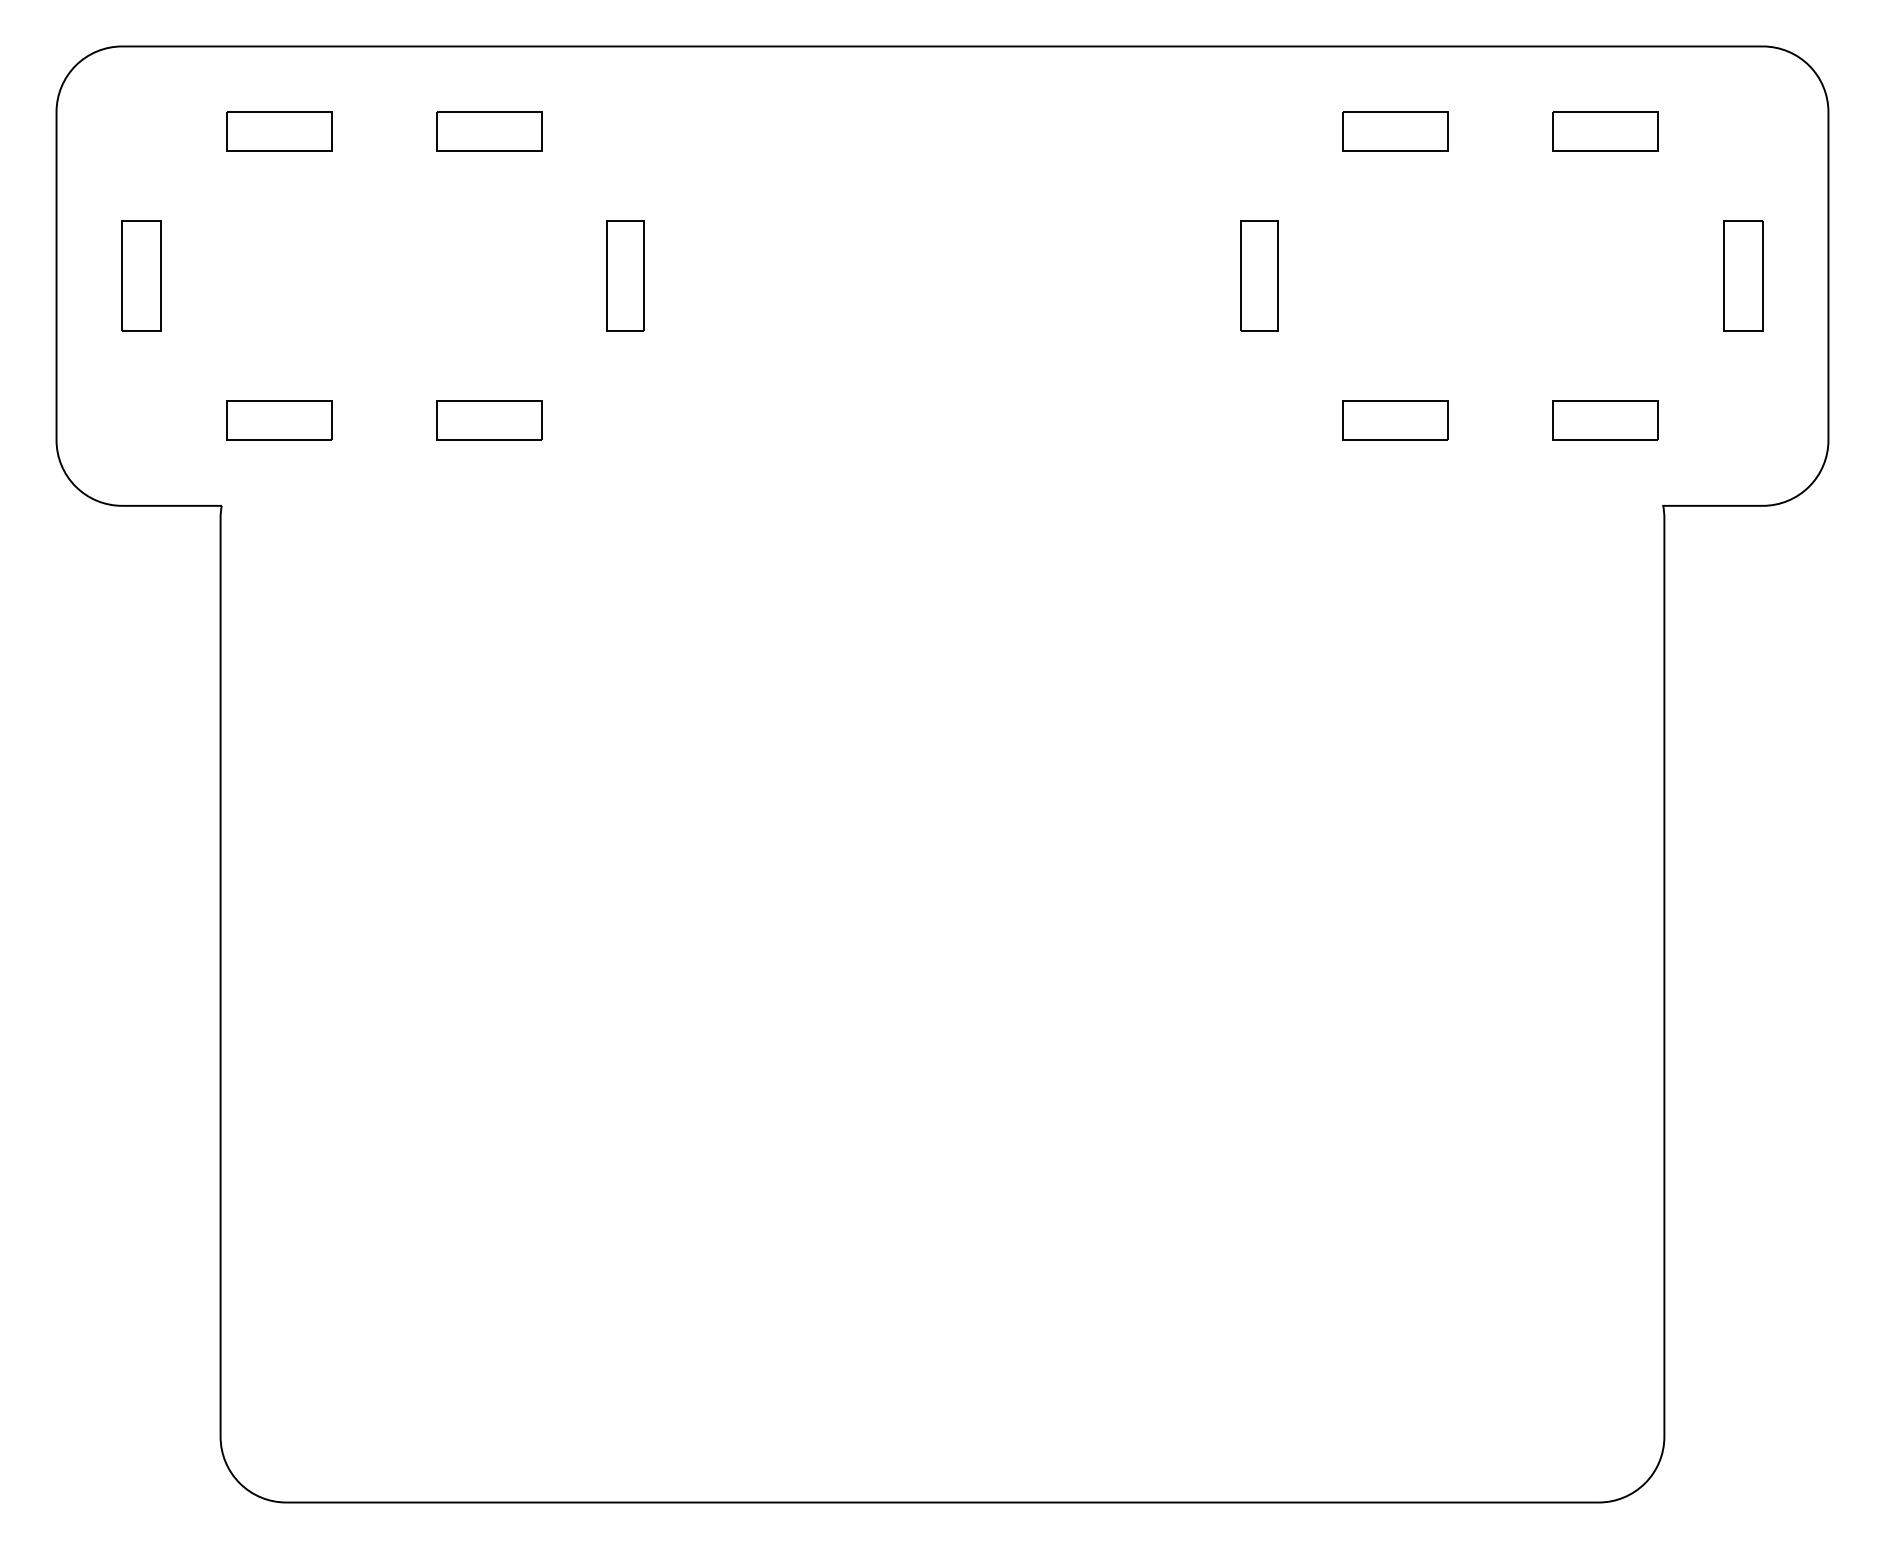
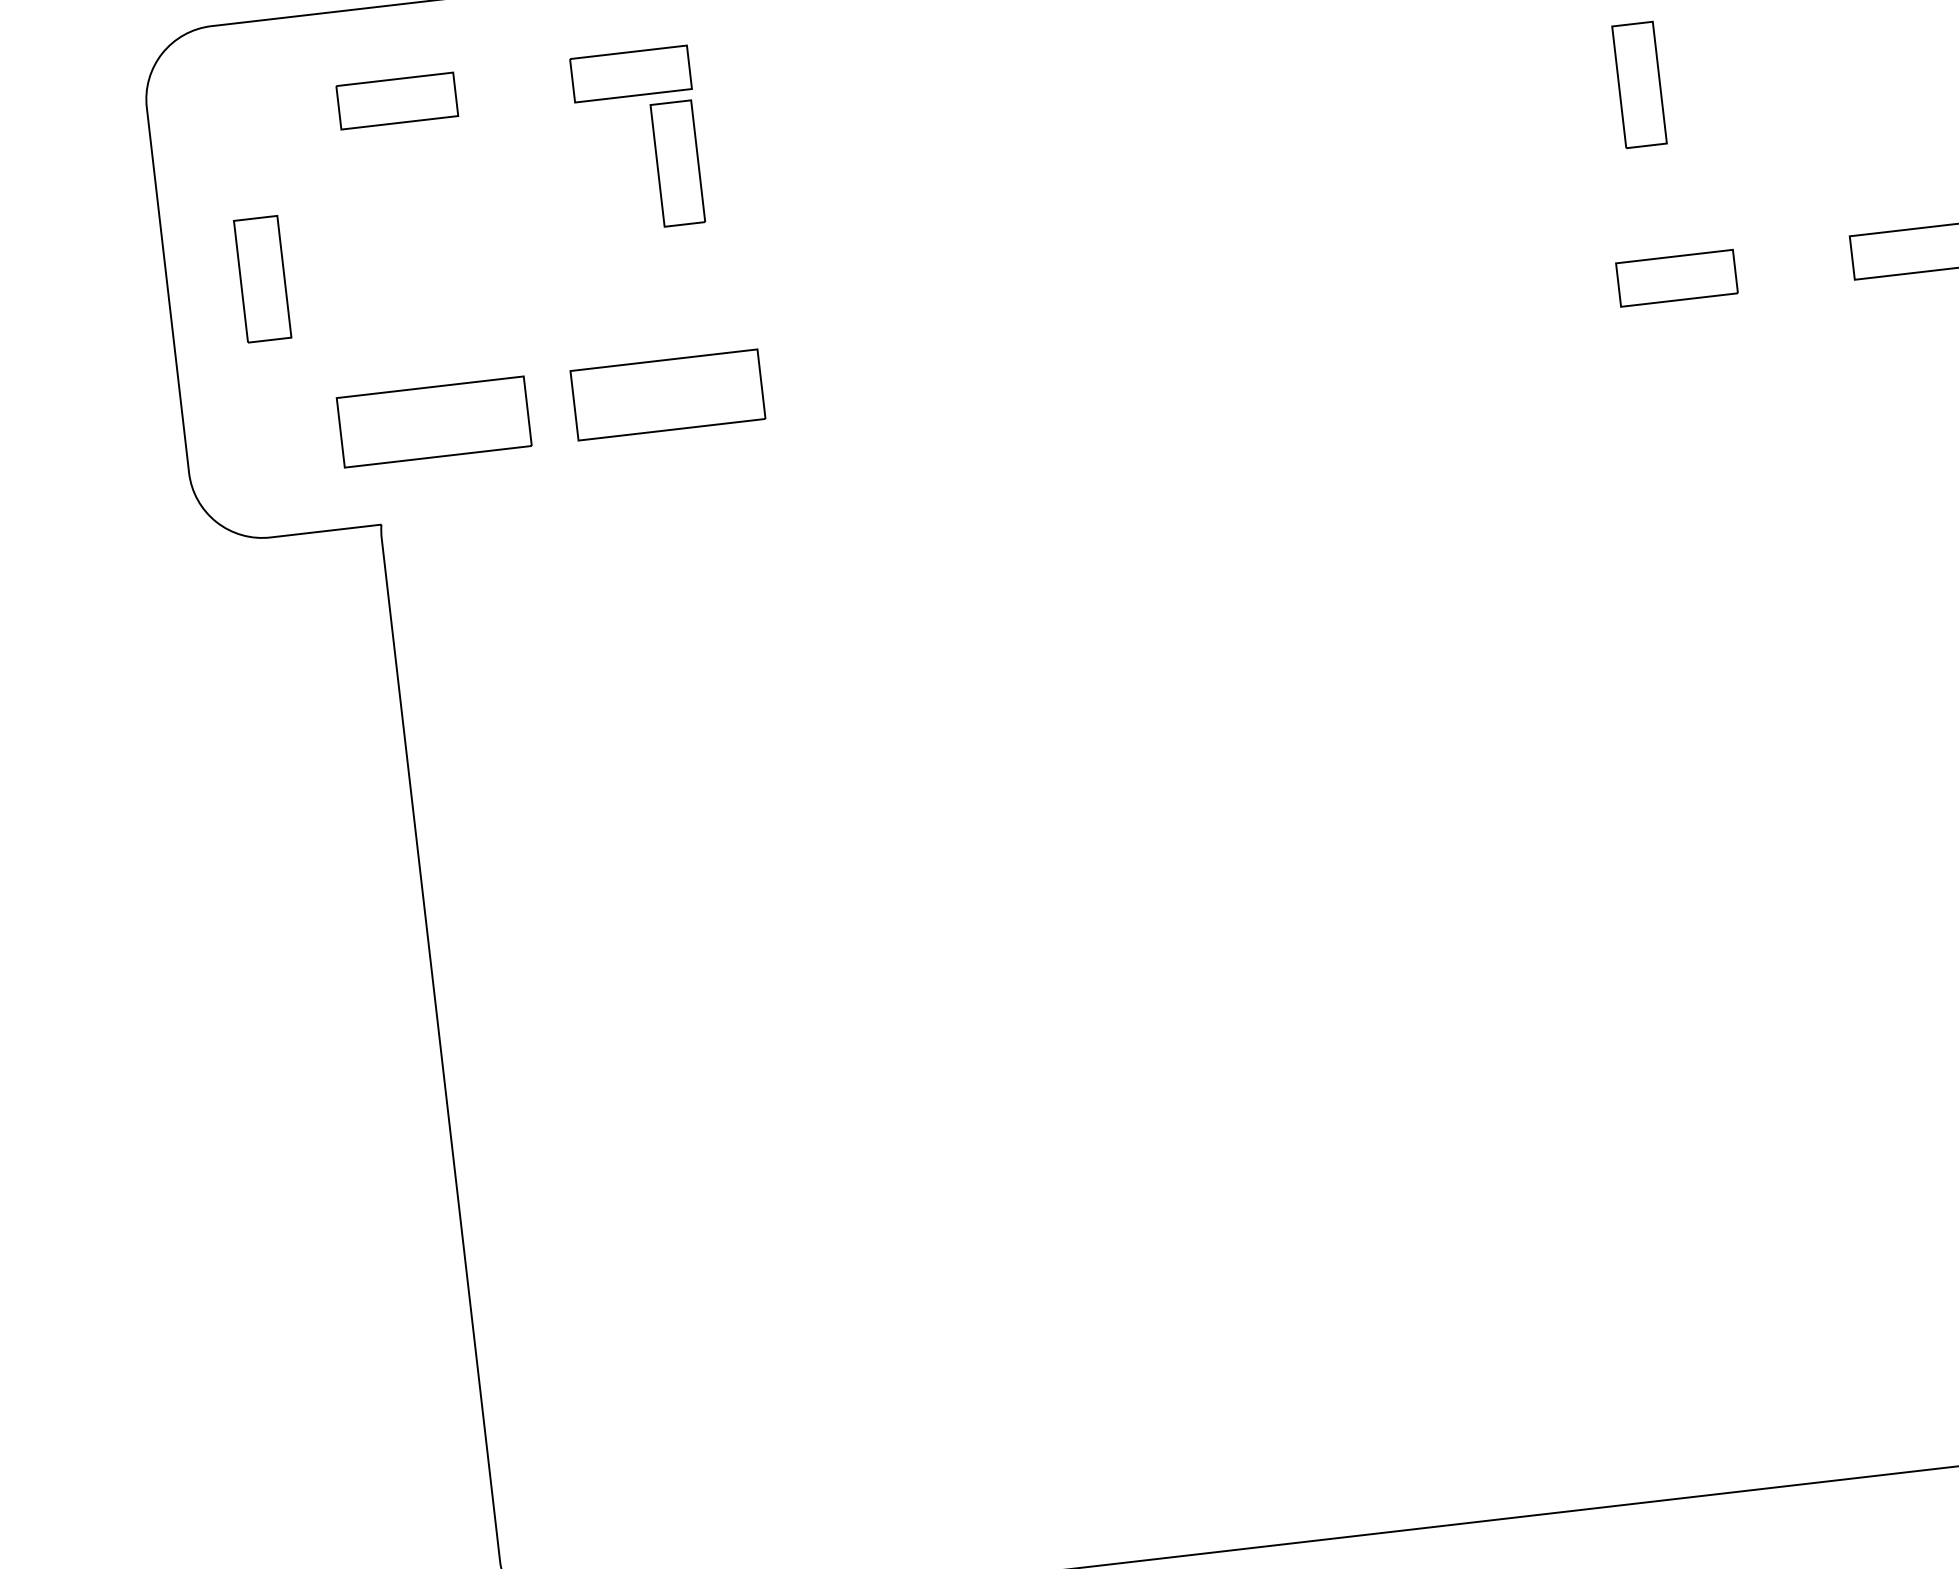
part: (625, 275) -> (677, 162), moved
part: (1259, 275) -> (1639, 84), moved
part: (279, 420) -> (434, 422), size x1.6
part: (489, 420) -> (668, 395), size x1.6

